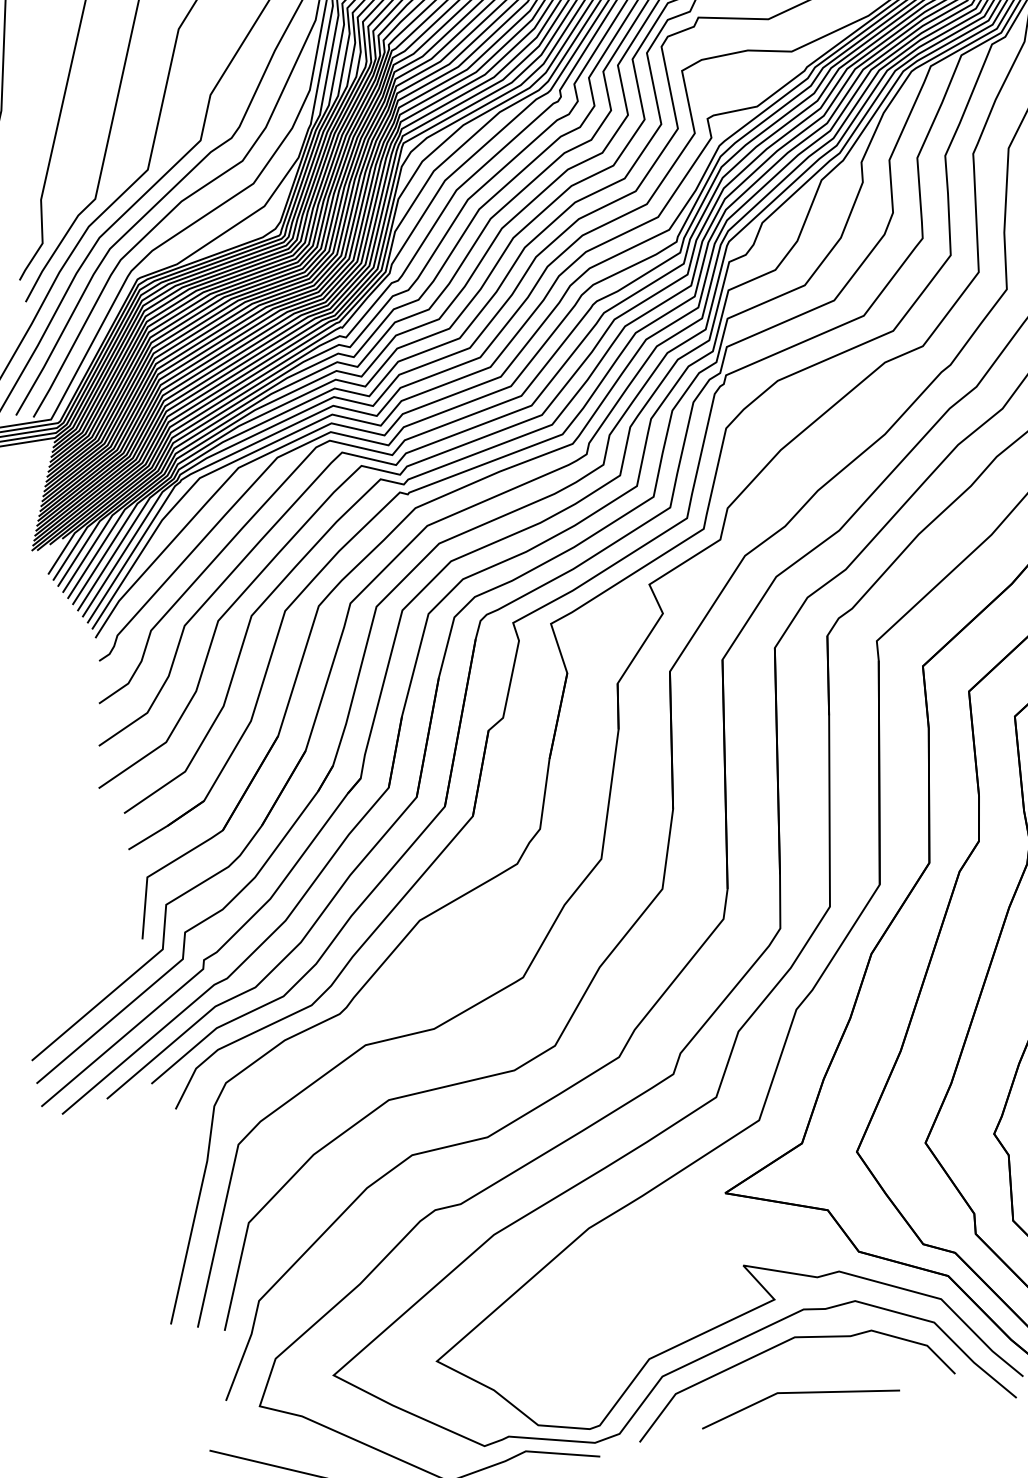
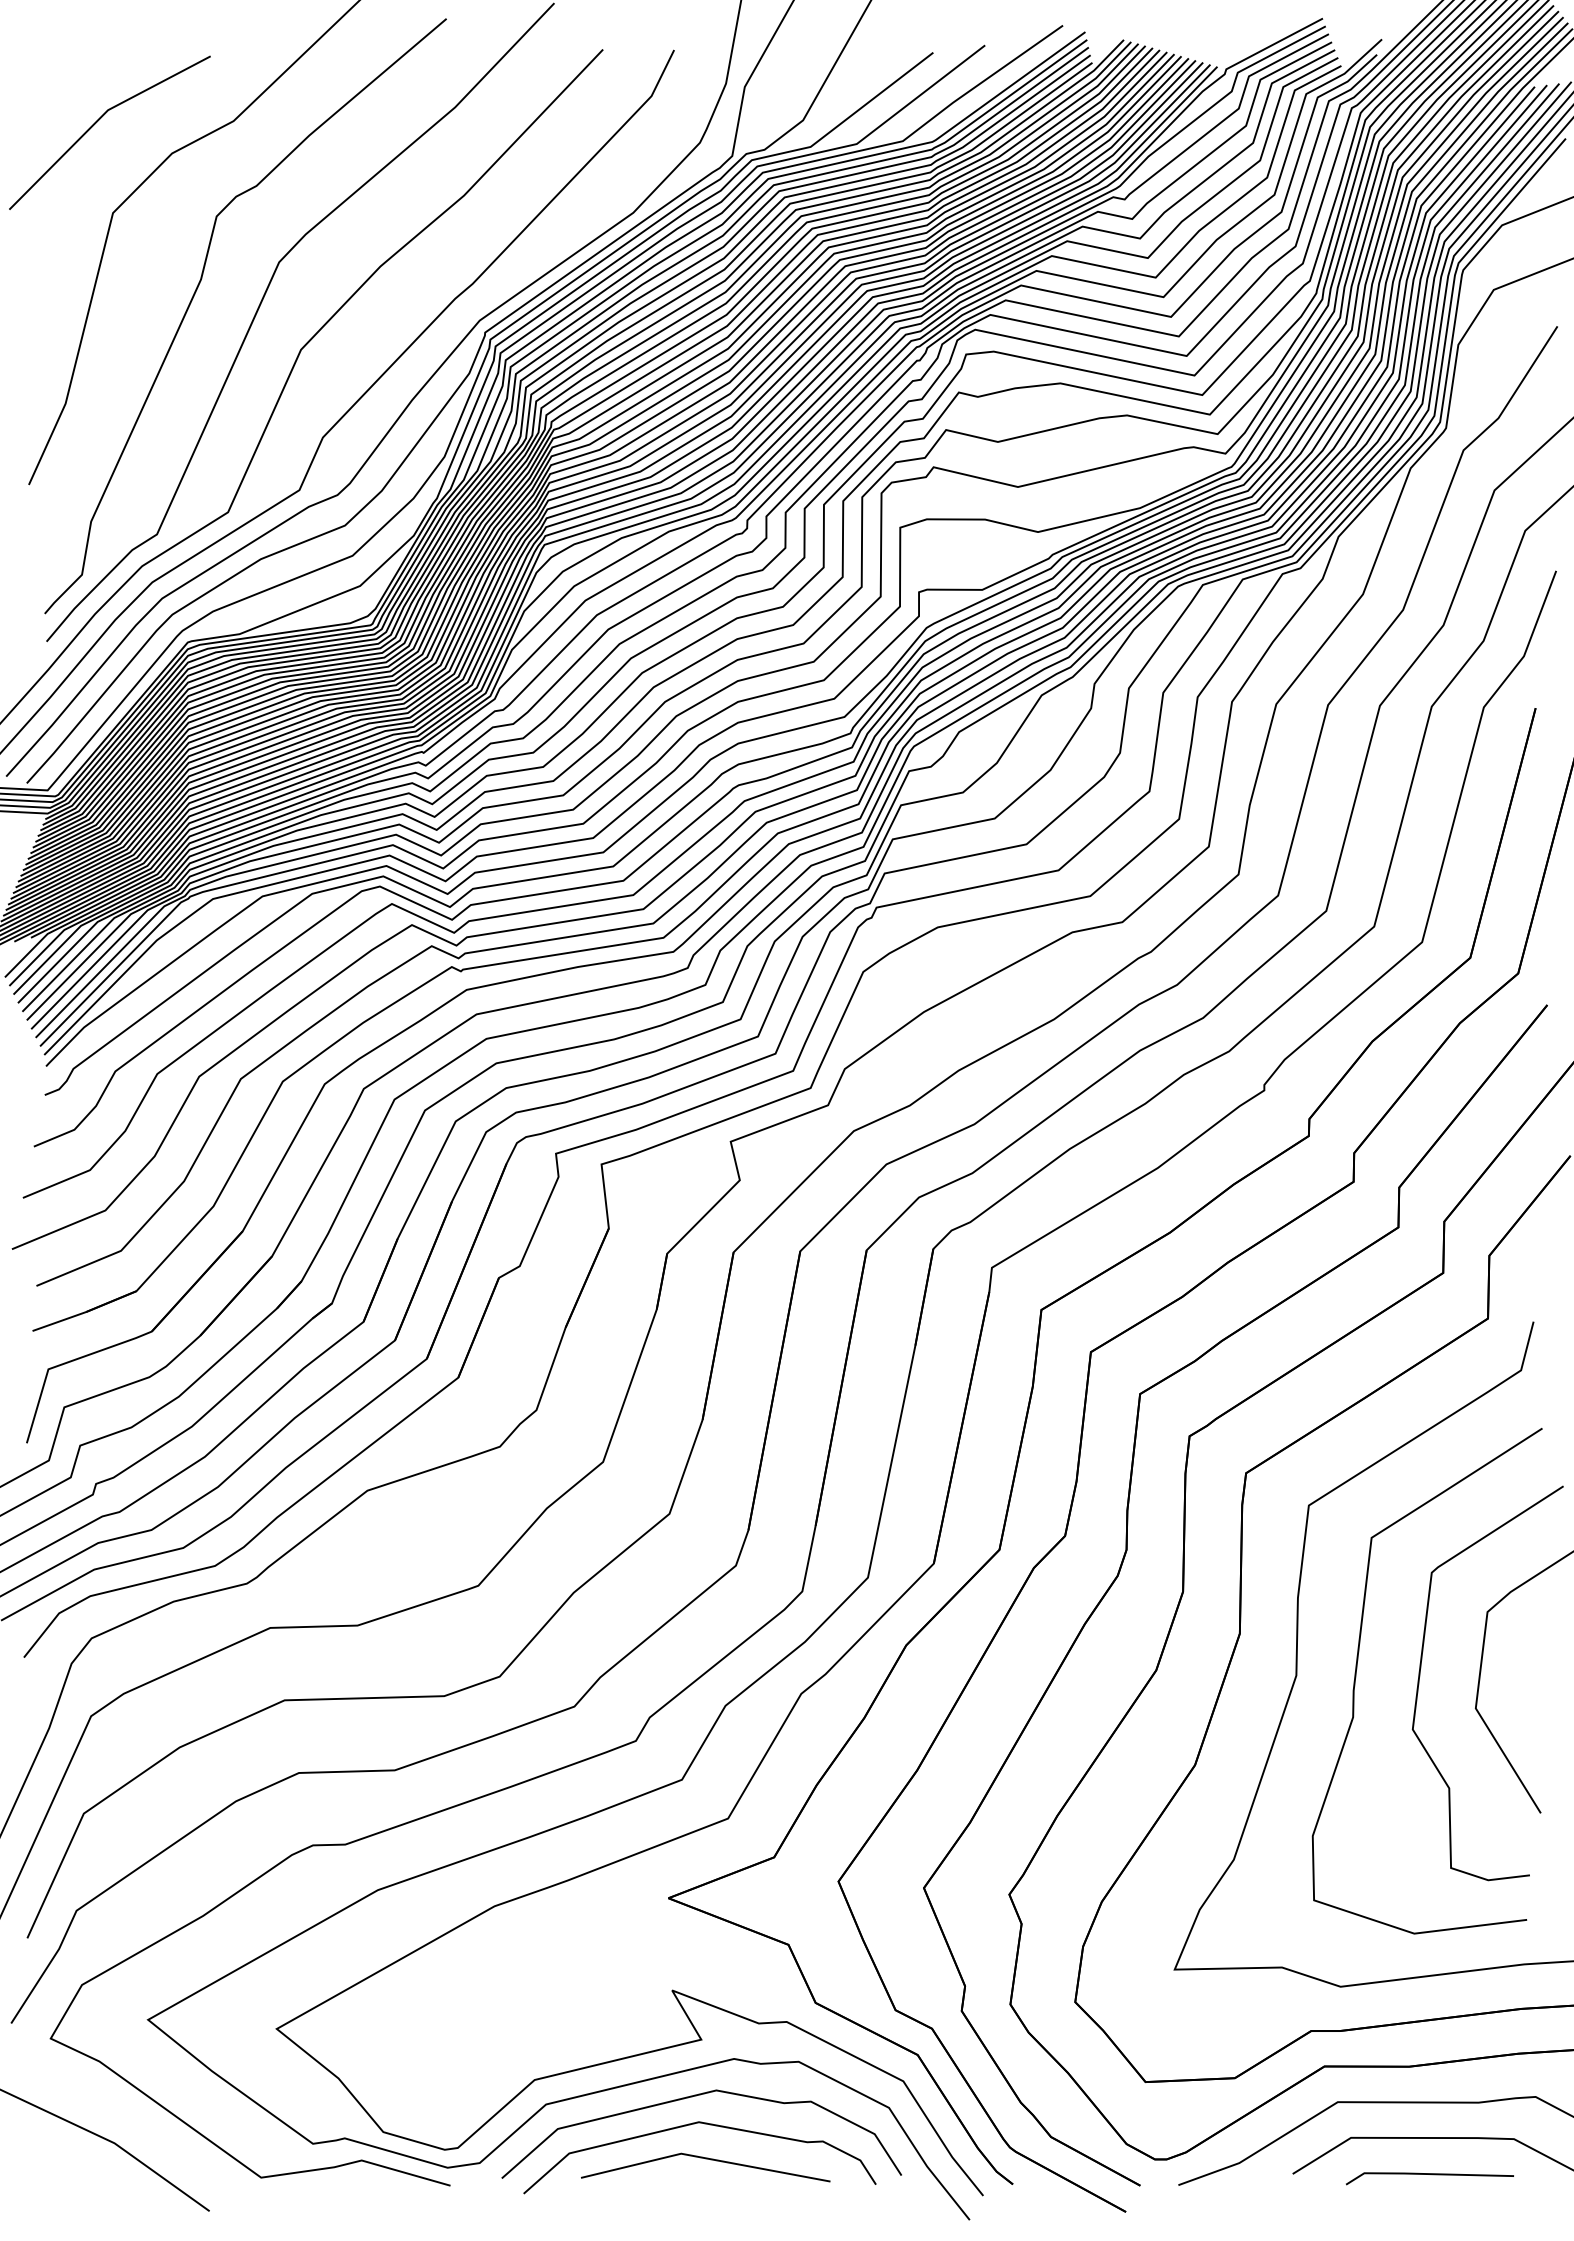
curve: (780, 1369) -> (690, 2125), added

